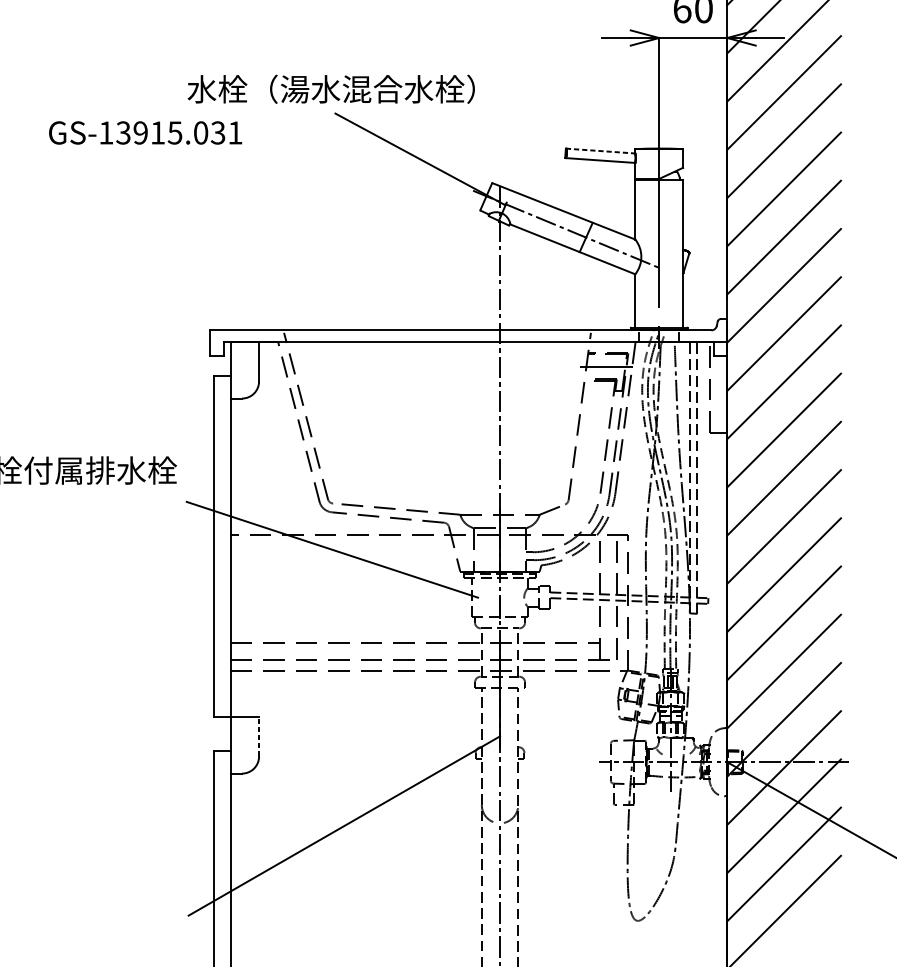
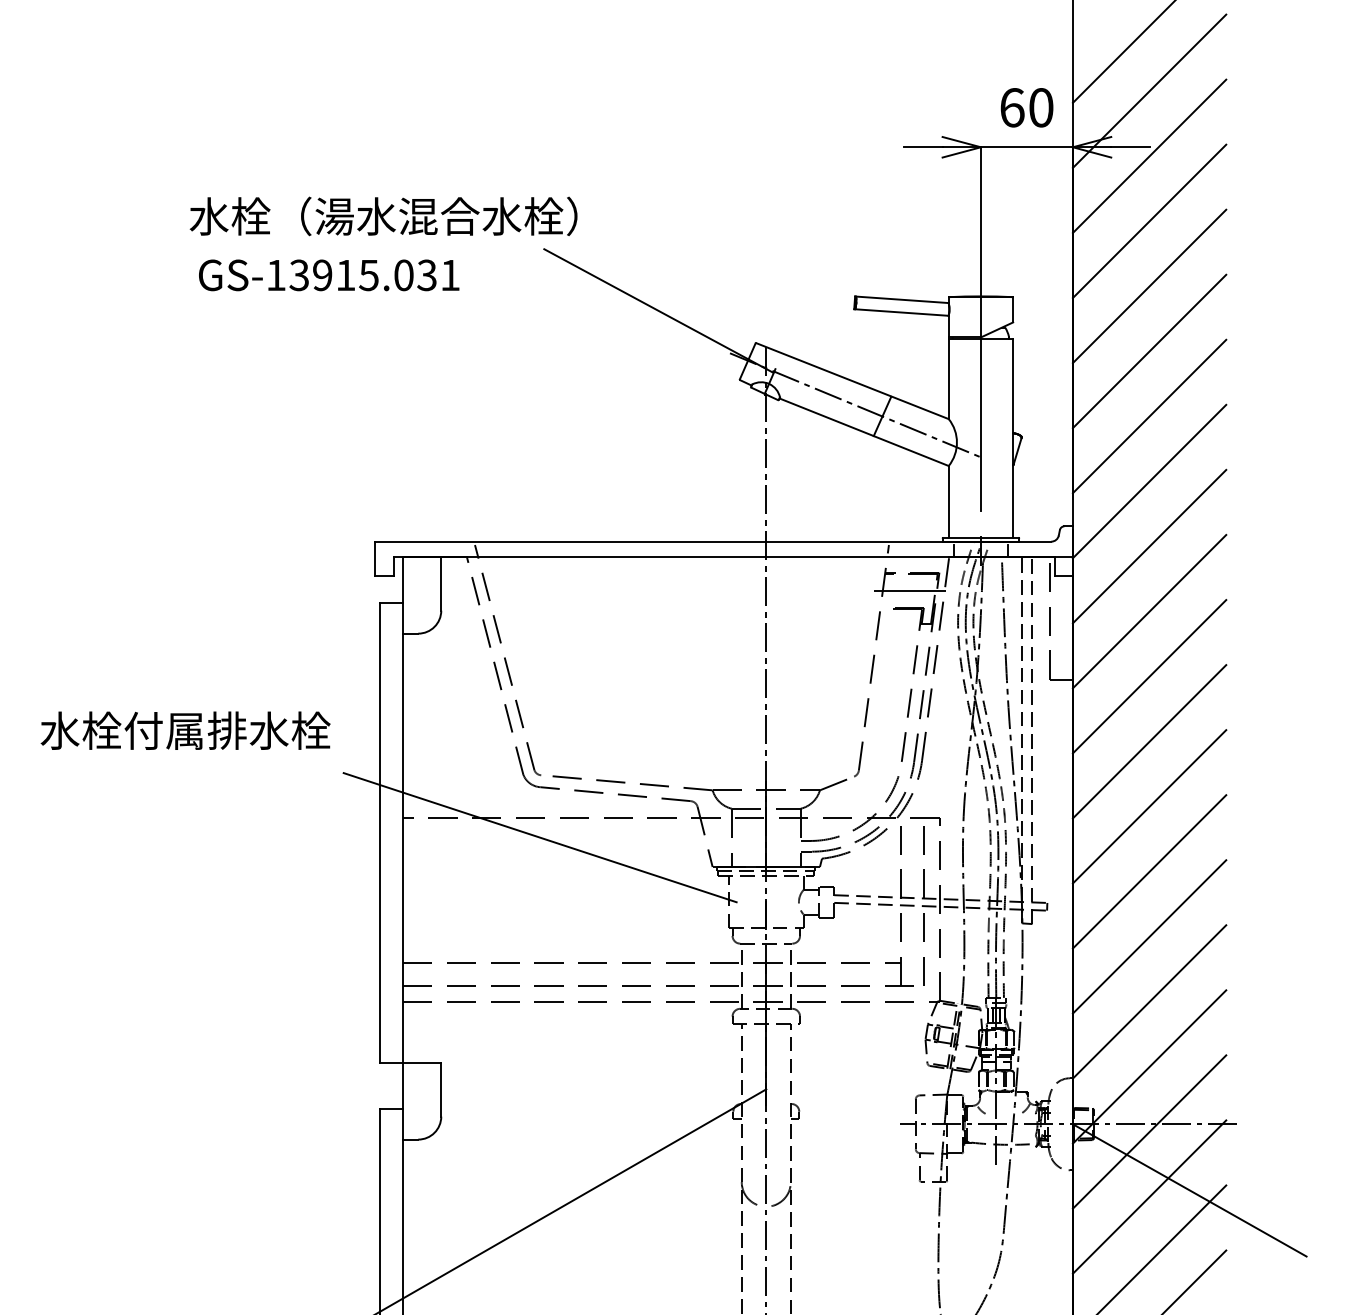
text: (331, 89) -> (383, 216), moved
text: (145, 133) -> (329, 275), moved
line: (600, 150) -> (901, 299), dashed -> solid
line: (259, 736) -> (441, 1089), dashed -> solid

